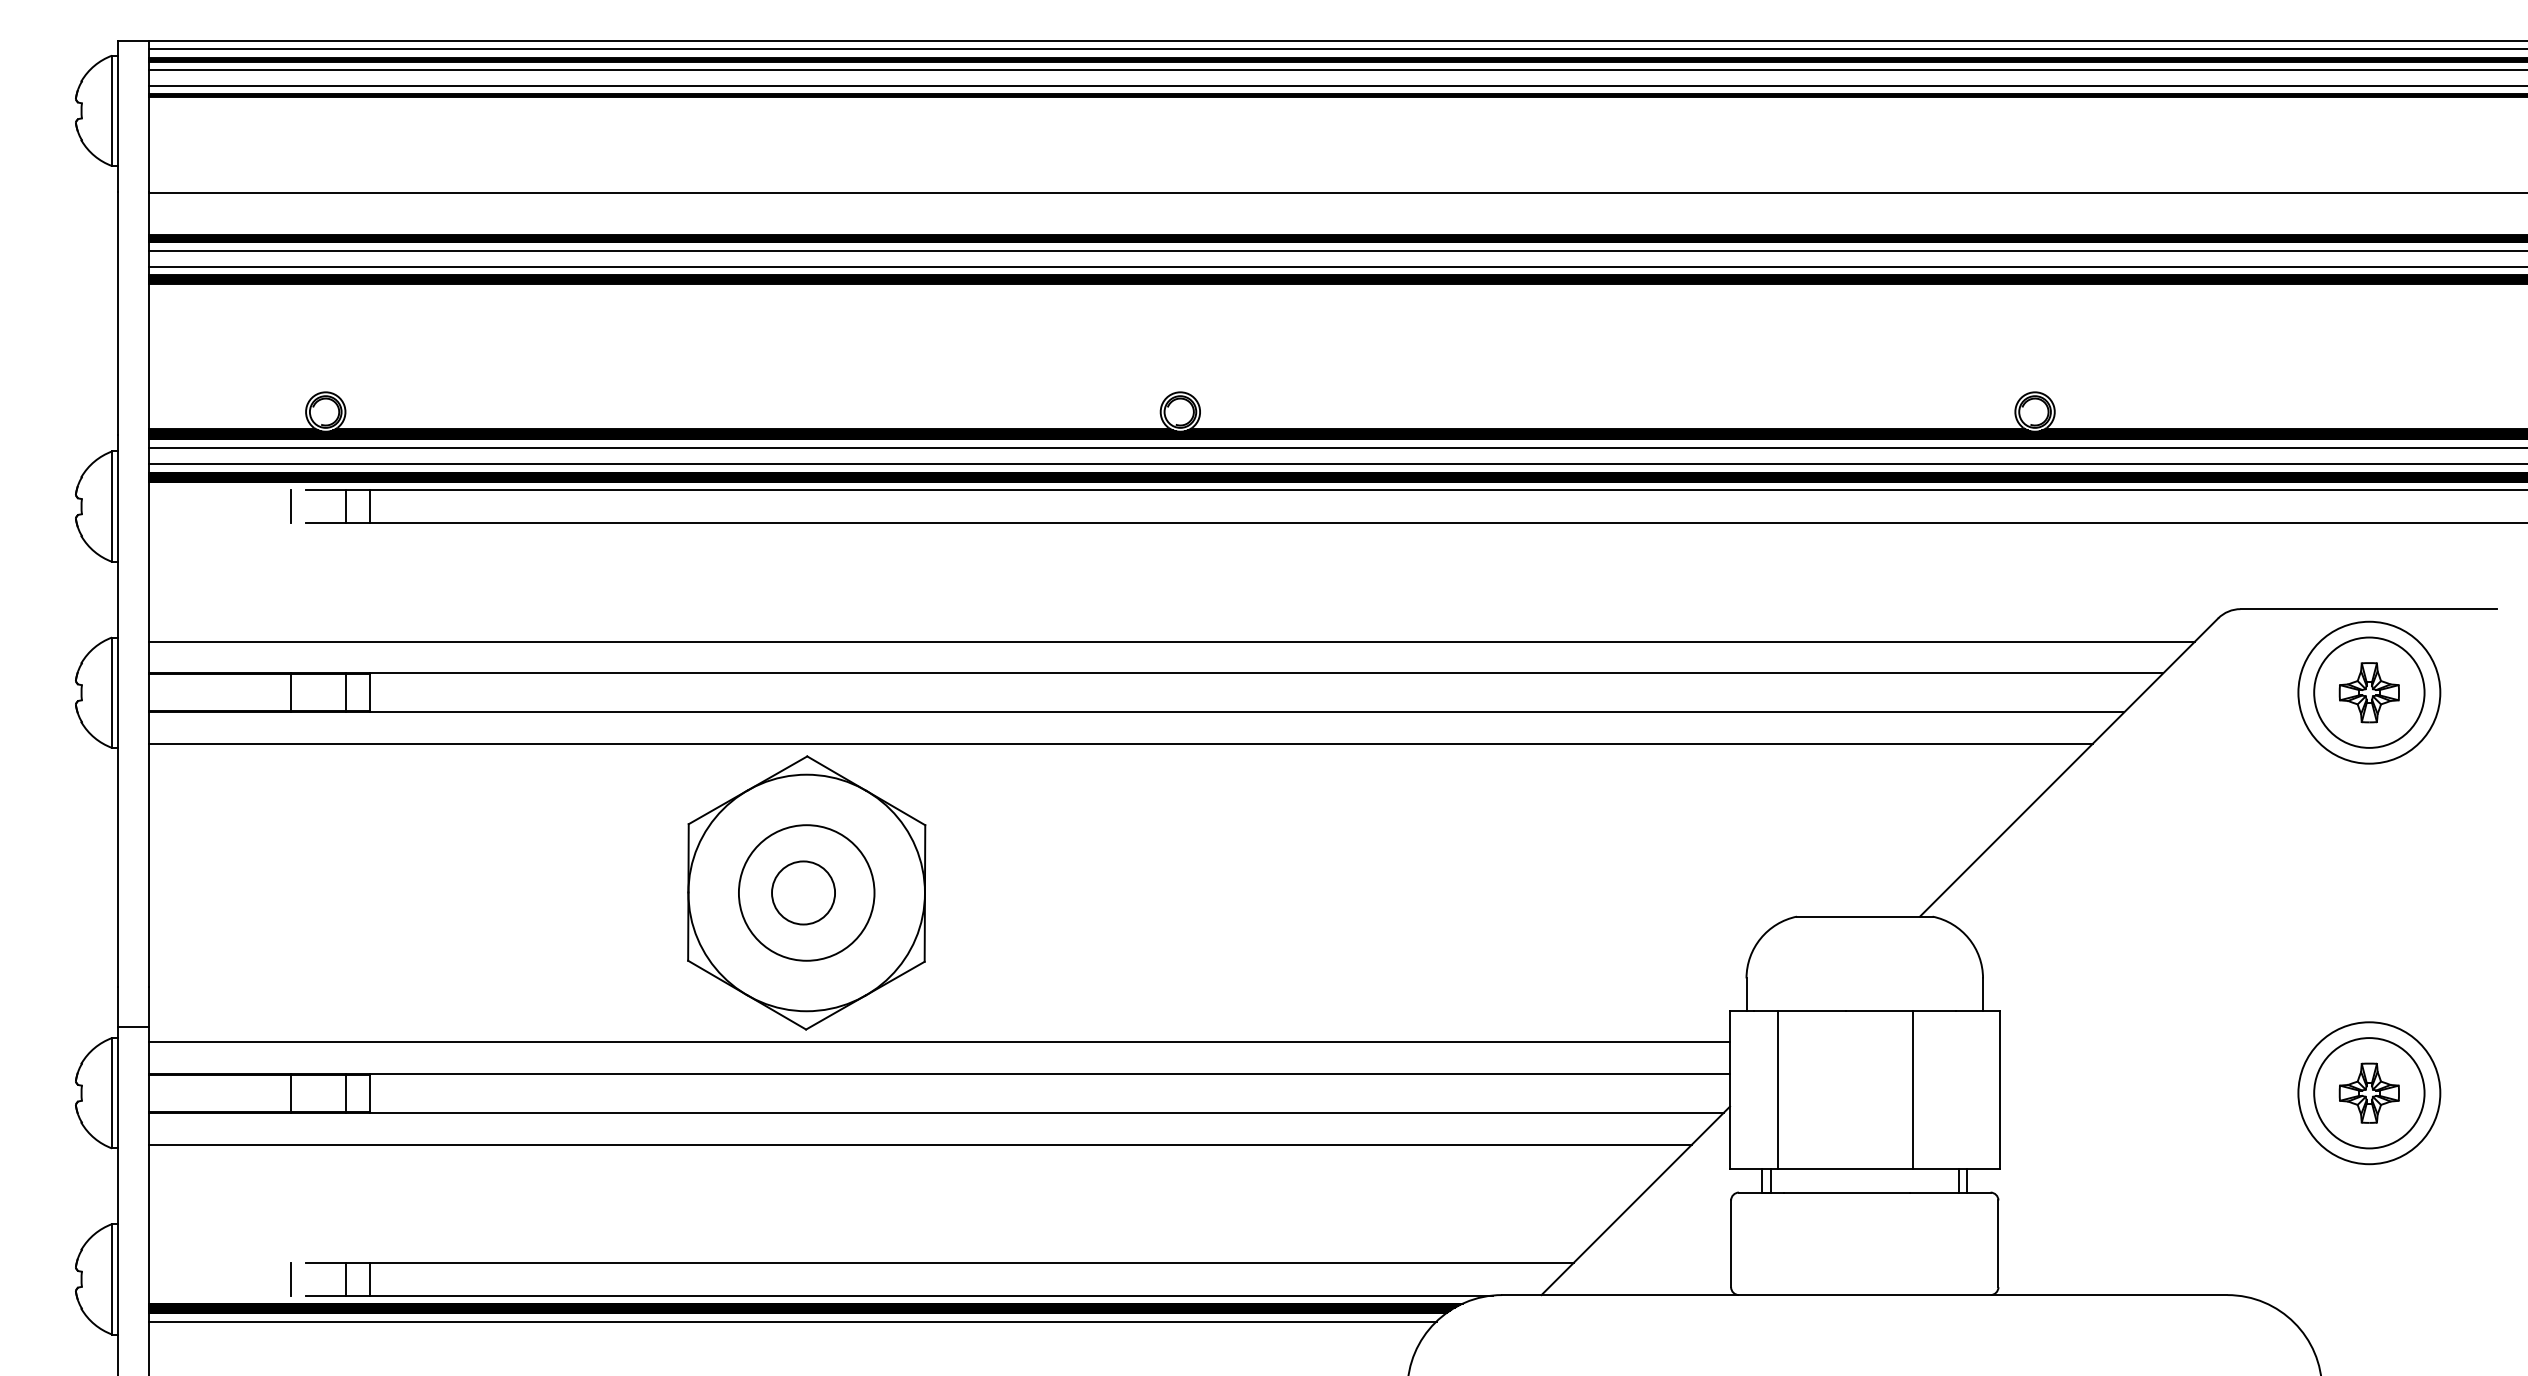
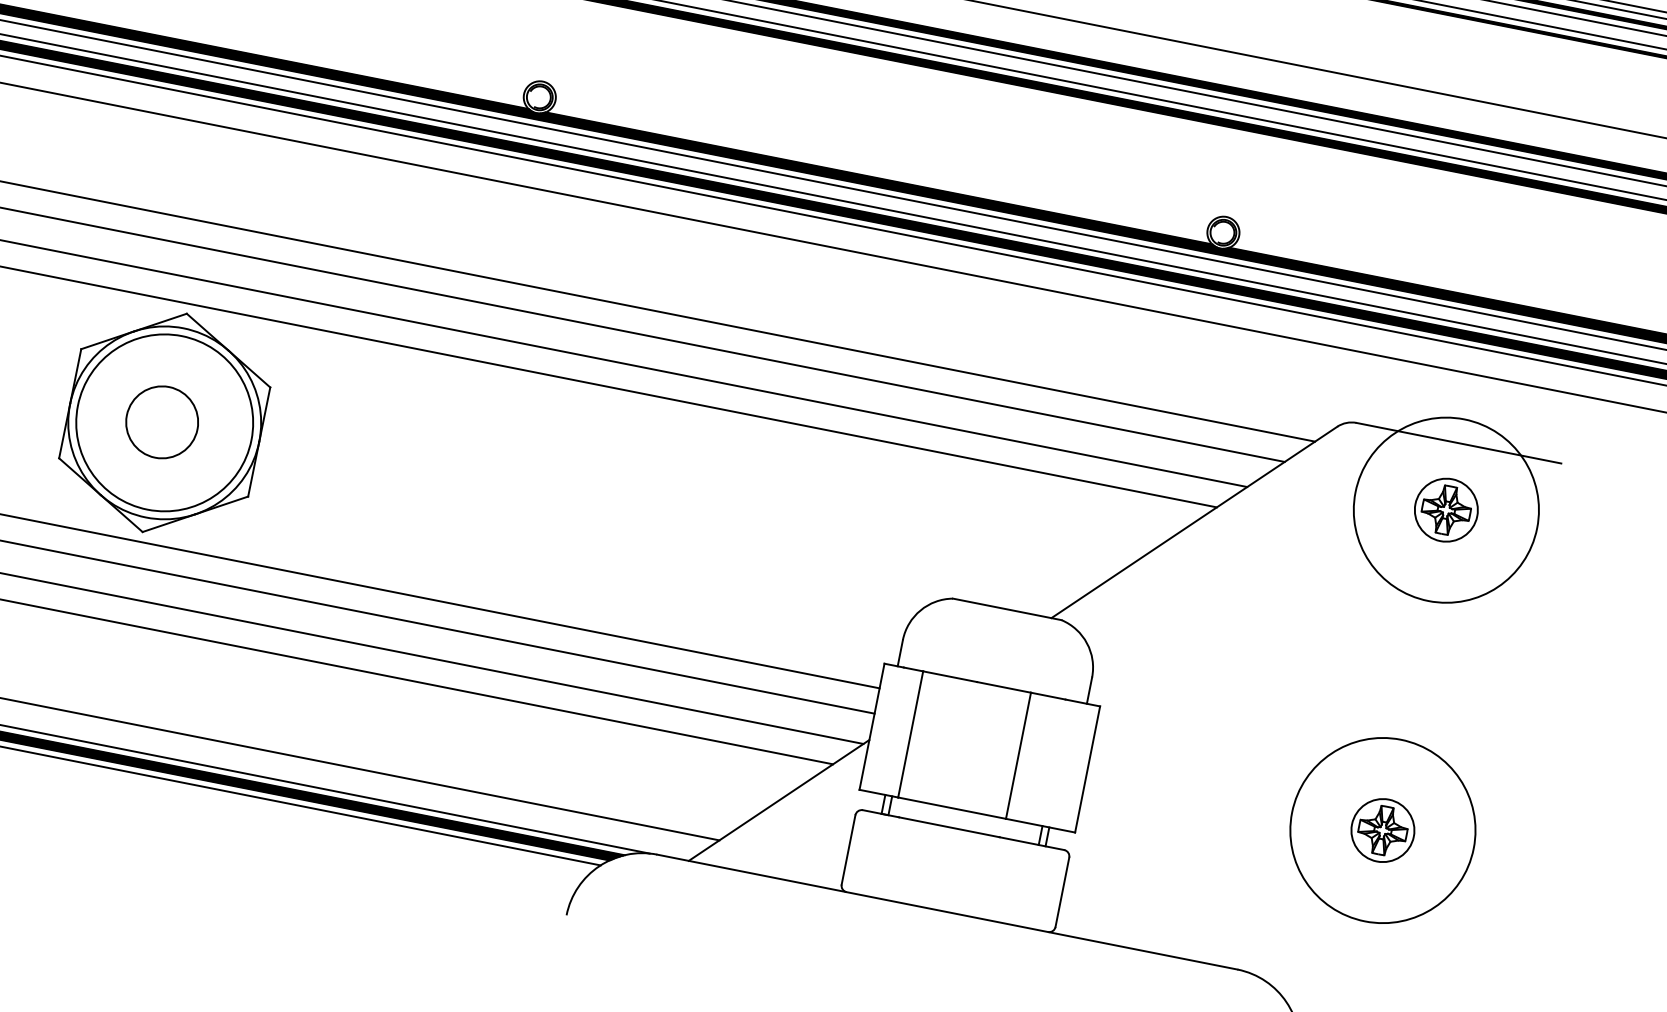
circle: (2369, 692) -> (1446, 510), size x0.7
circle: (2369, 692) -> (1446, 510), size x1.6
circle: (803, 892) -> (162, 421), size x1.4
circle: (806, 892) -> (164, 422), size x1.6
circle: (2369, 1093) -> (1383, 830), size x0.7
circle: (2369, 1093) -> (1383, 830), size x1.6

